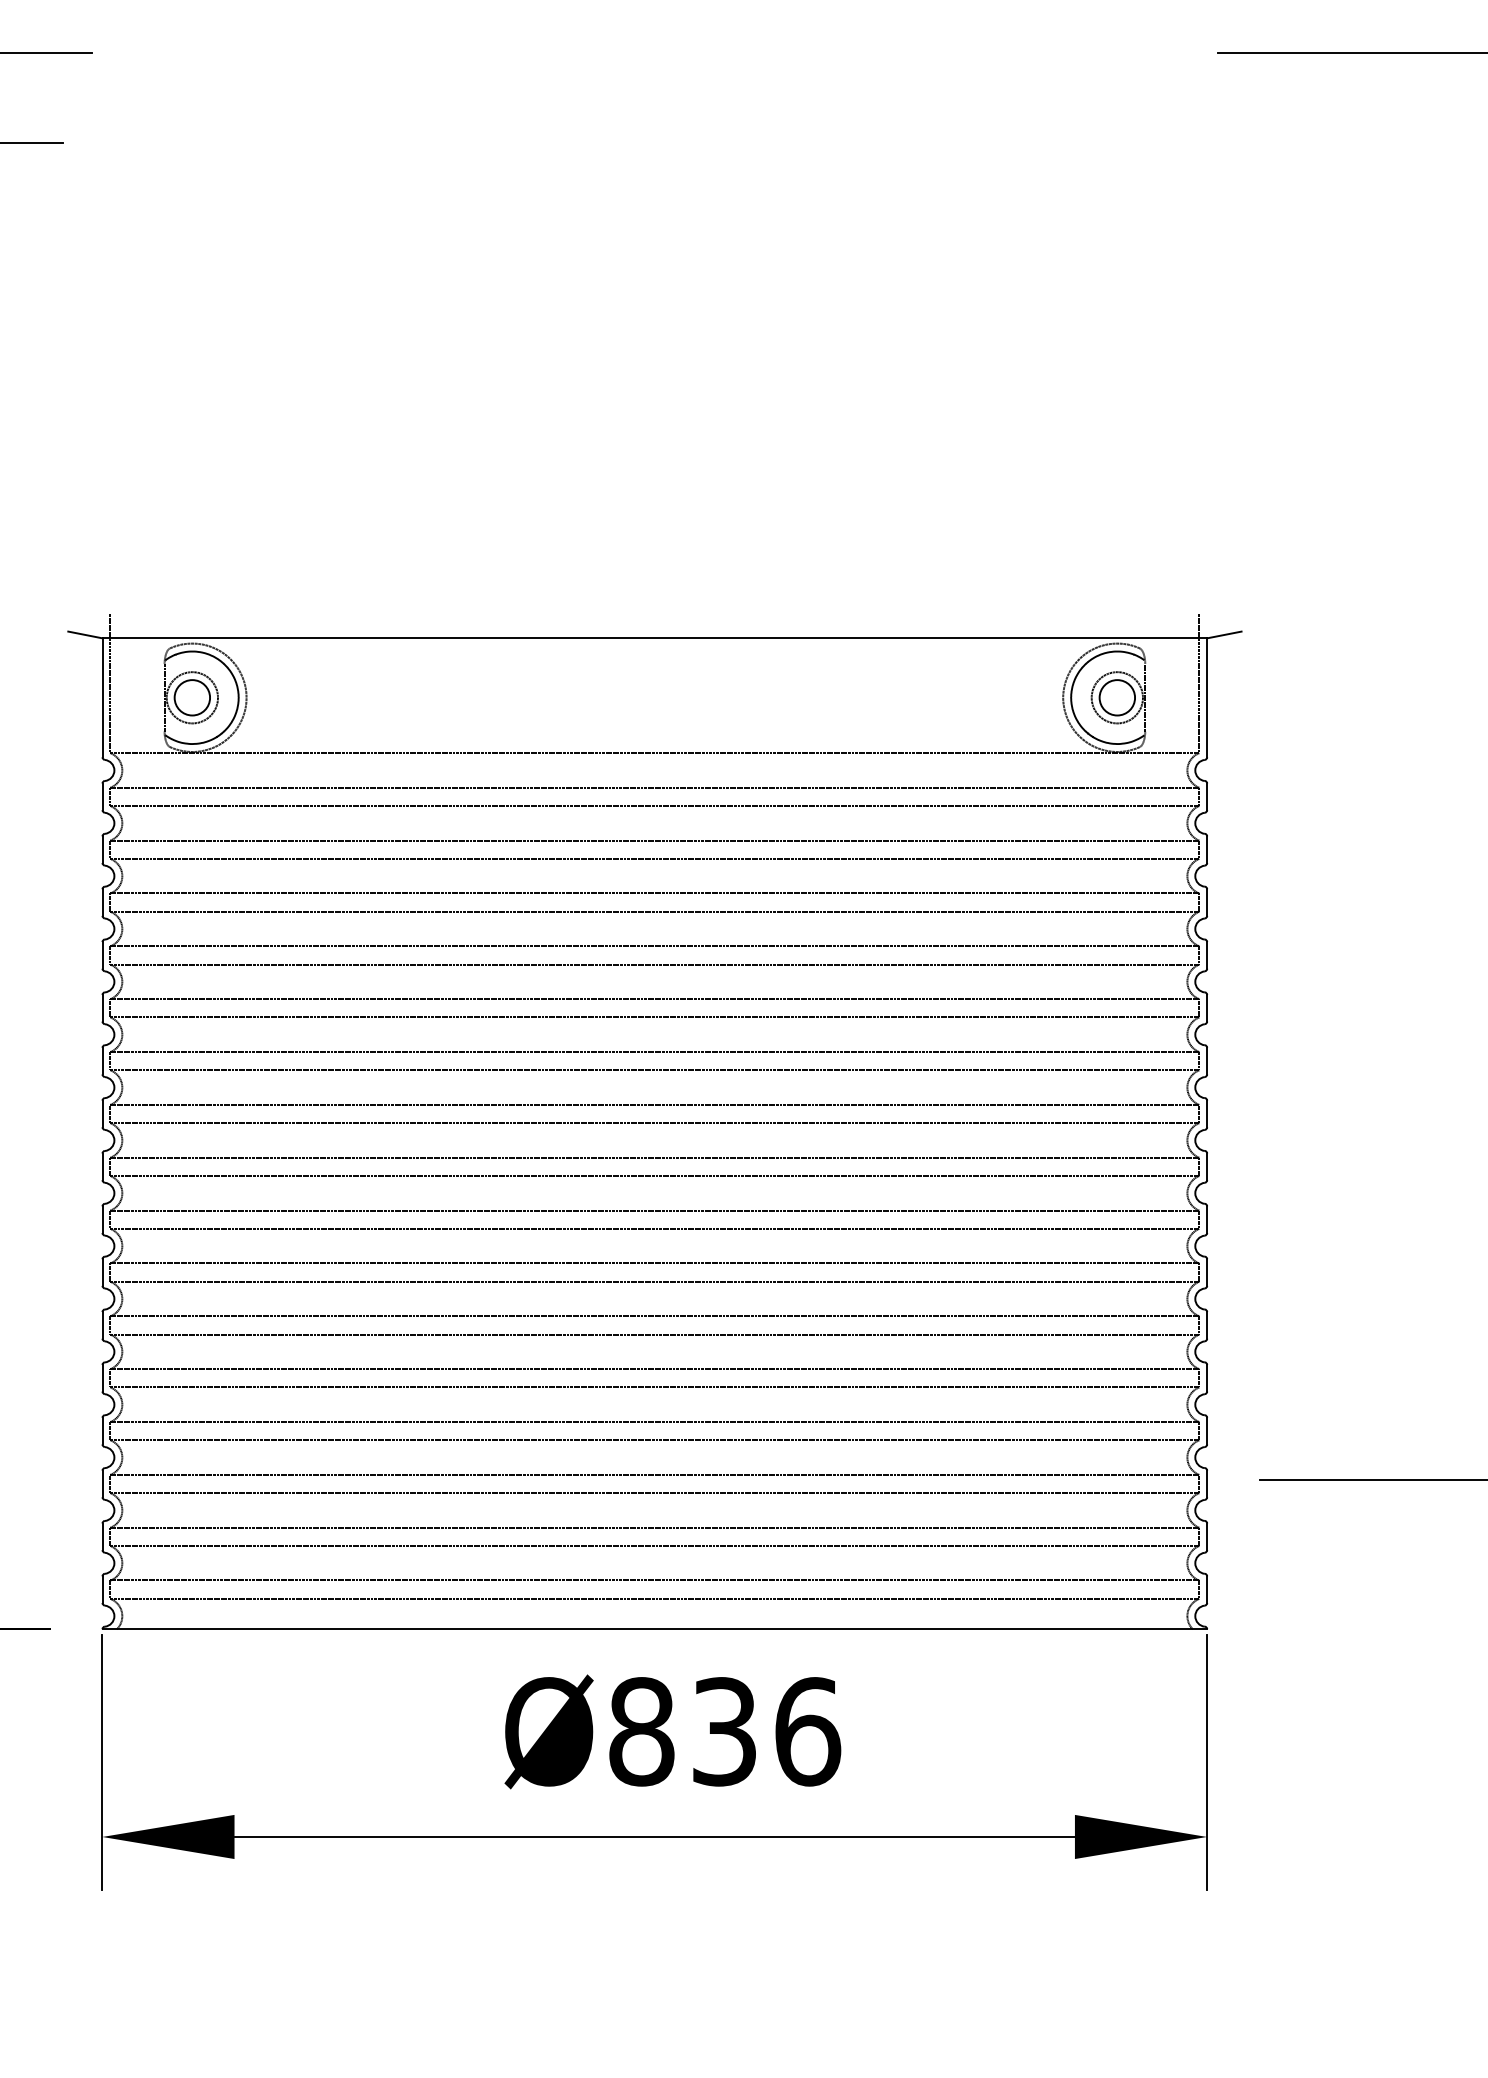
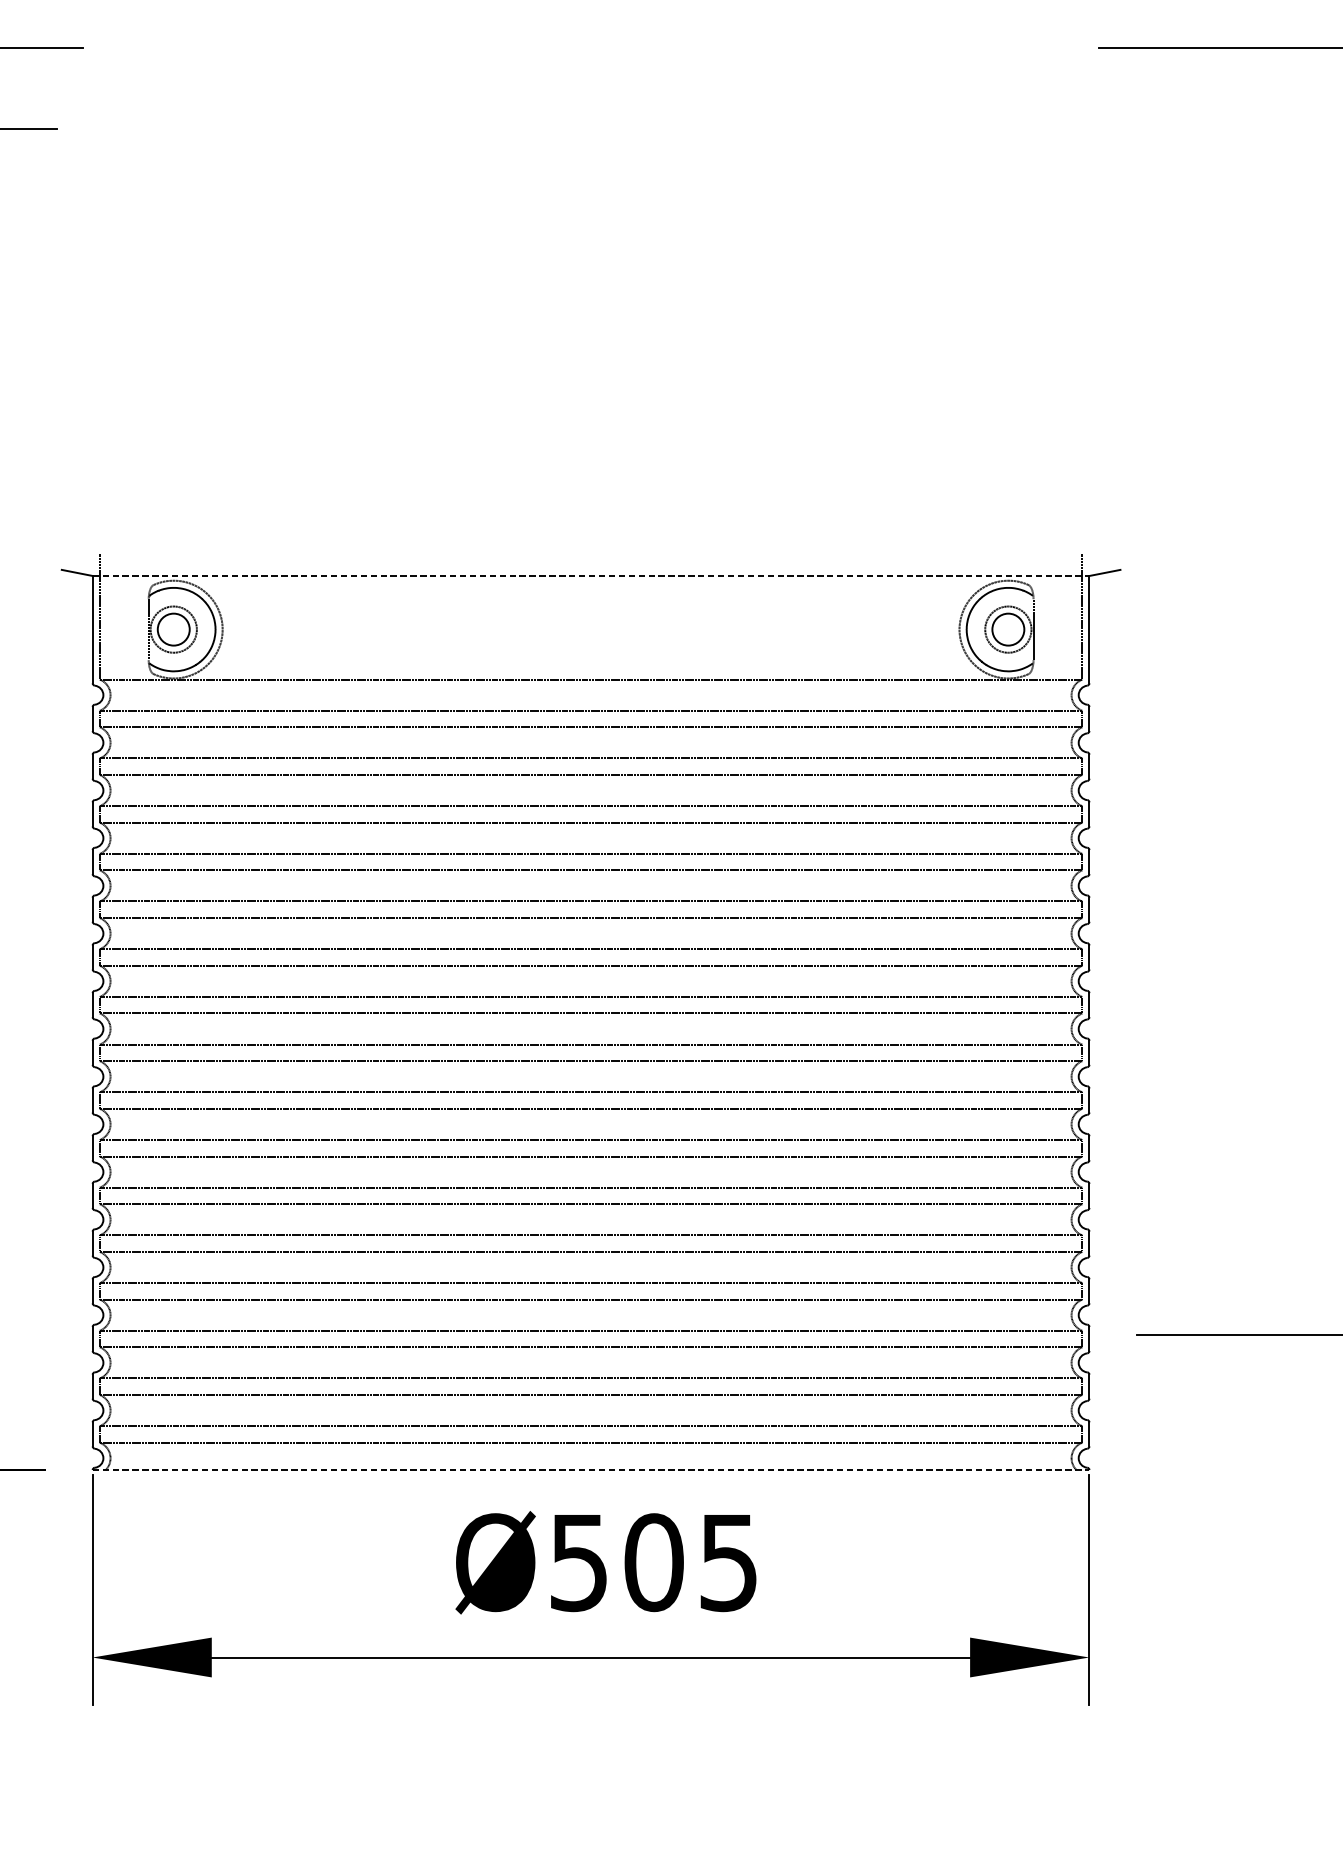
line: (655, 638) -> (591, 576), solid -> dashed
line: (655, 1629) -> (591, 1470), solid -> dashed
text: (725, 1731) -> (654, 1562), Ø836 -> Ø505

